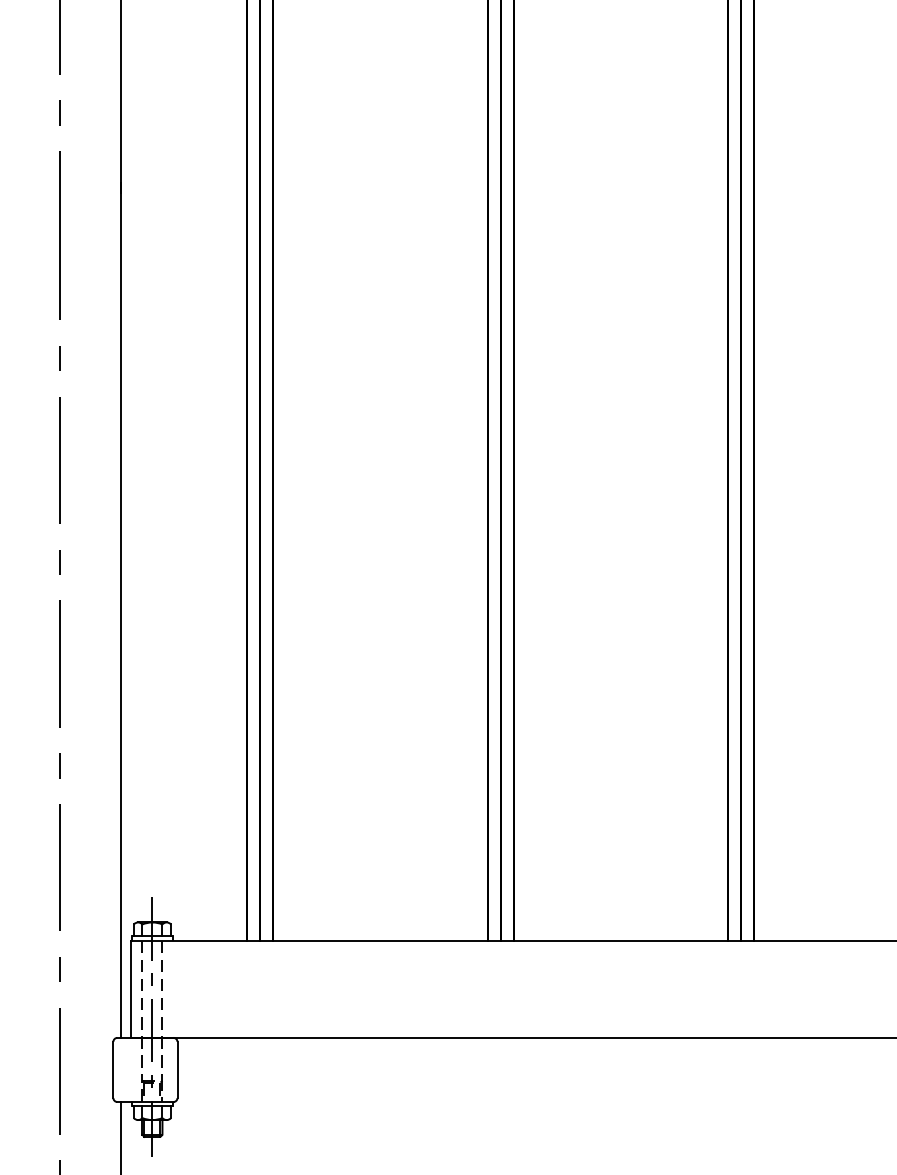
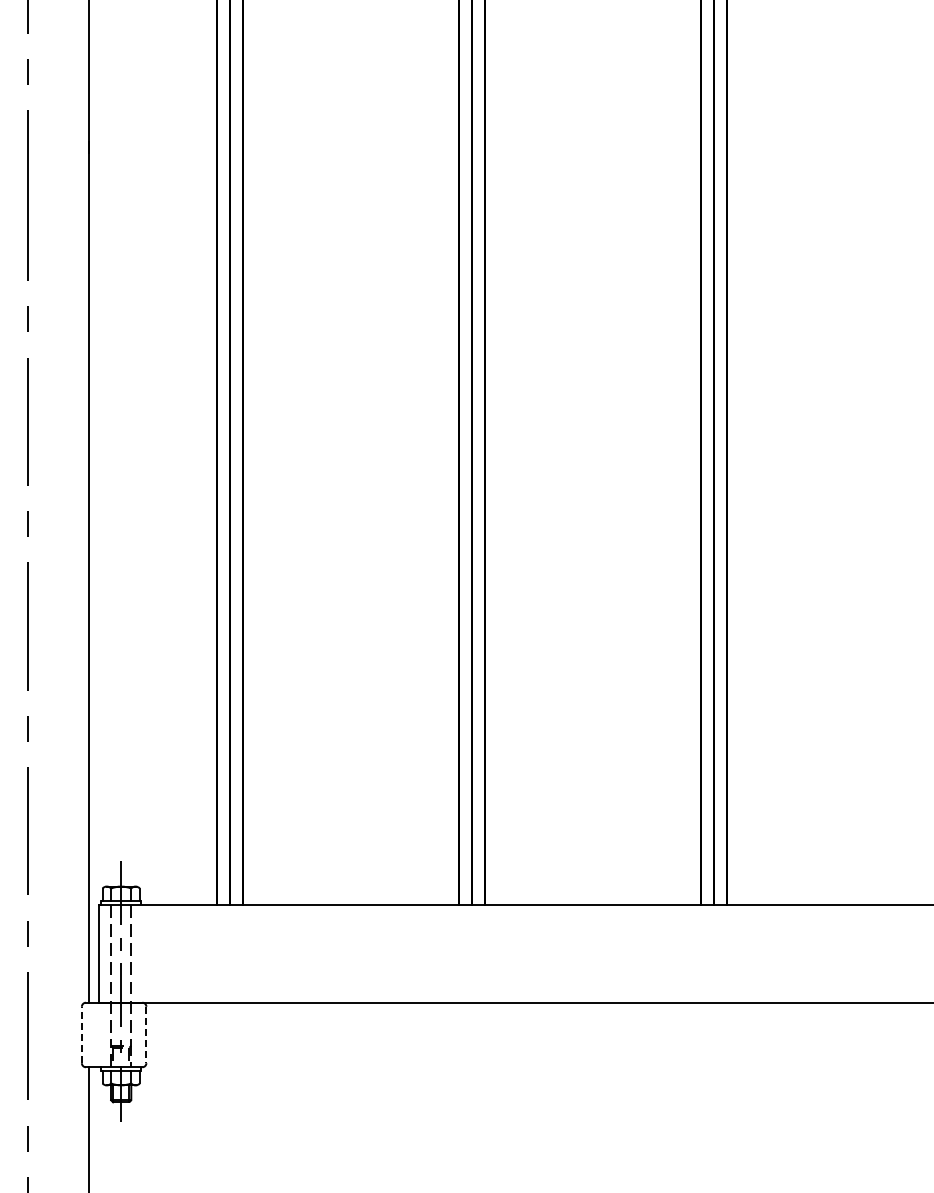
line: (112, 1069) -> (81, 1034), solid -> dashed
line: (177, 1070) -> (146, 1035), solid -> dashed

